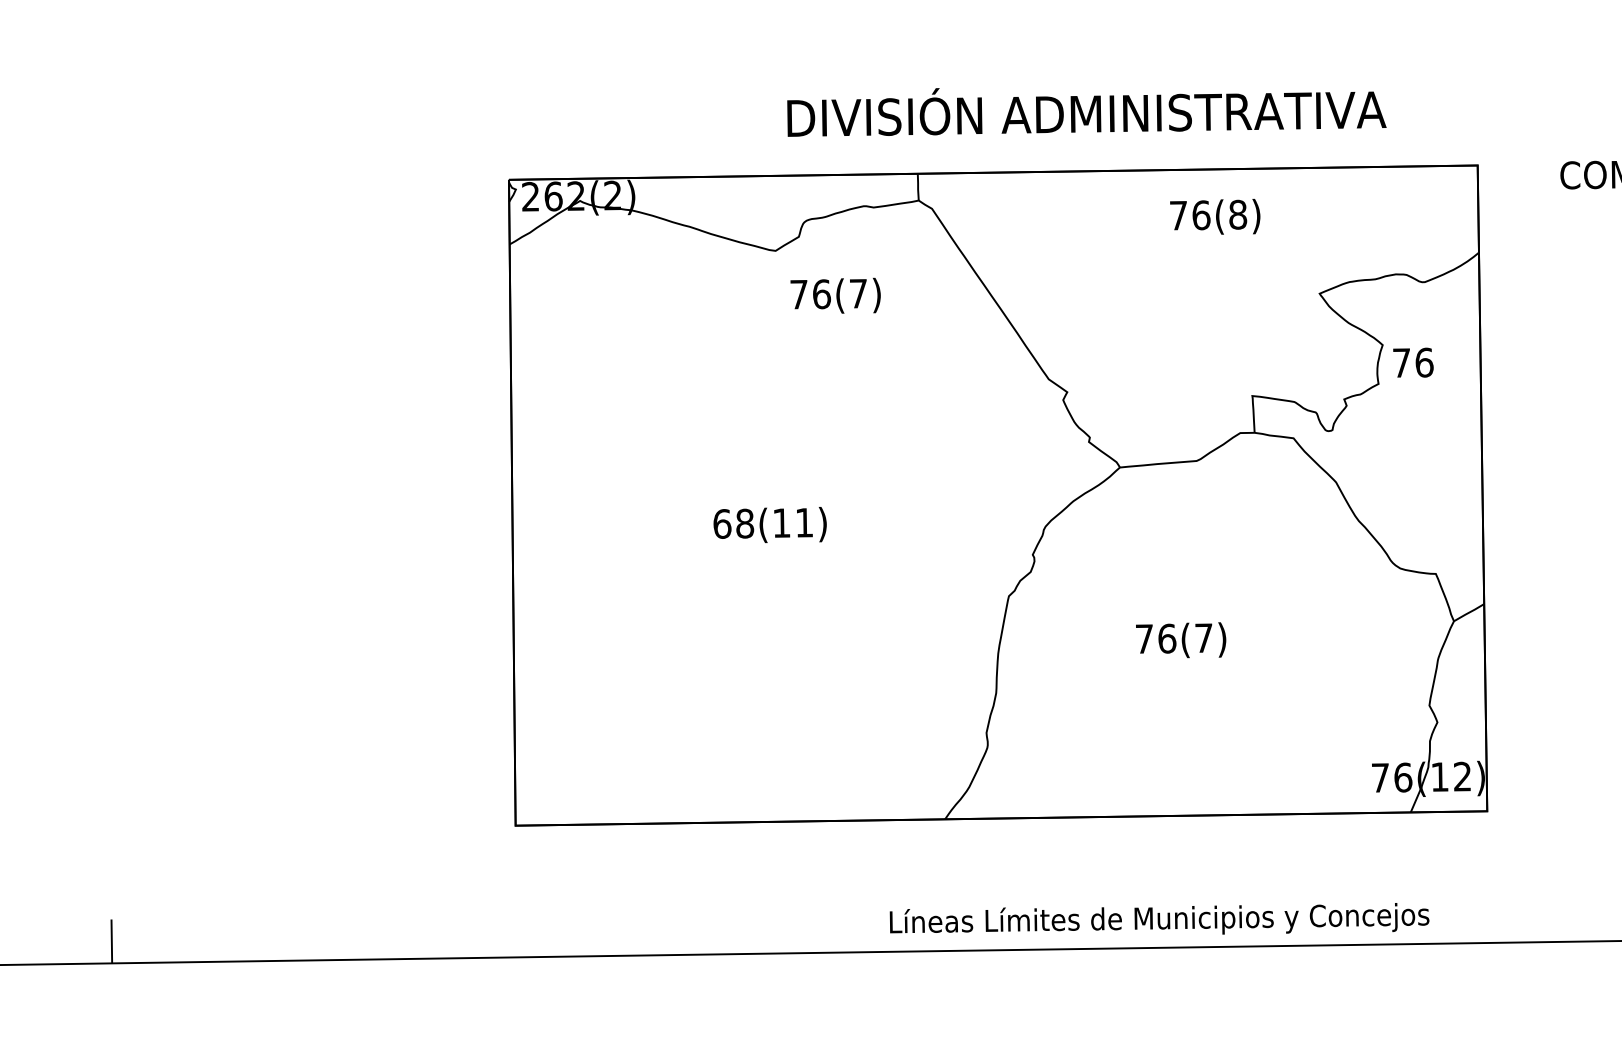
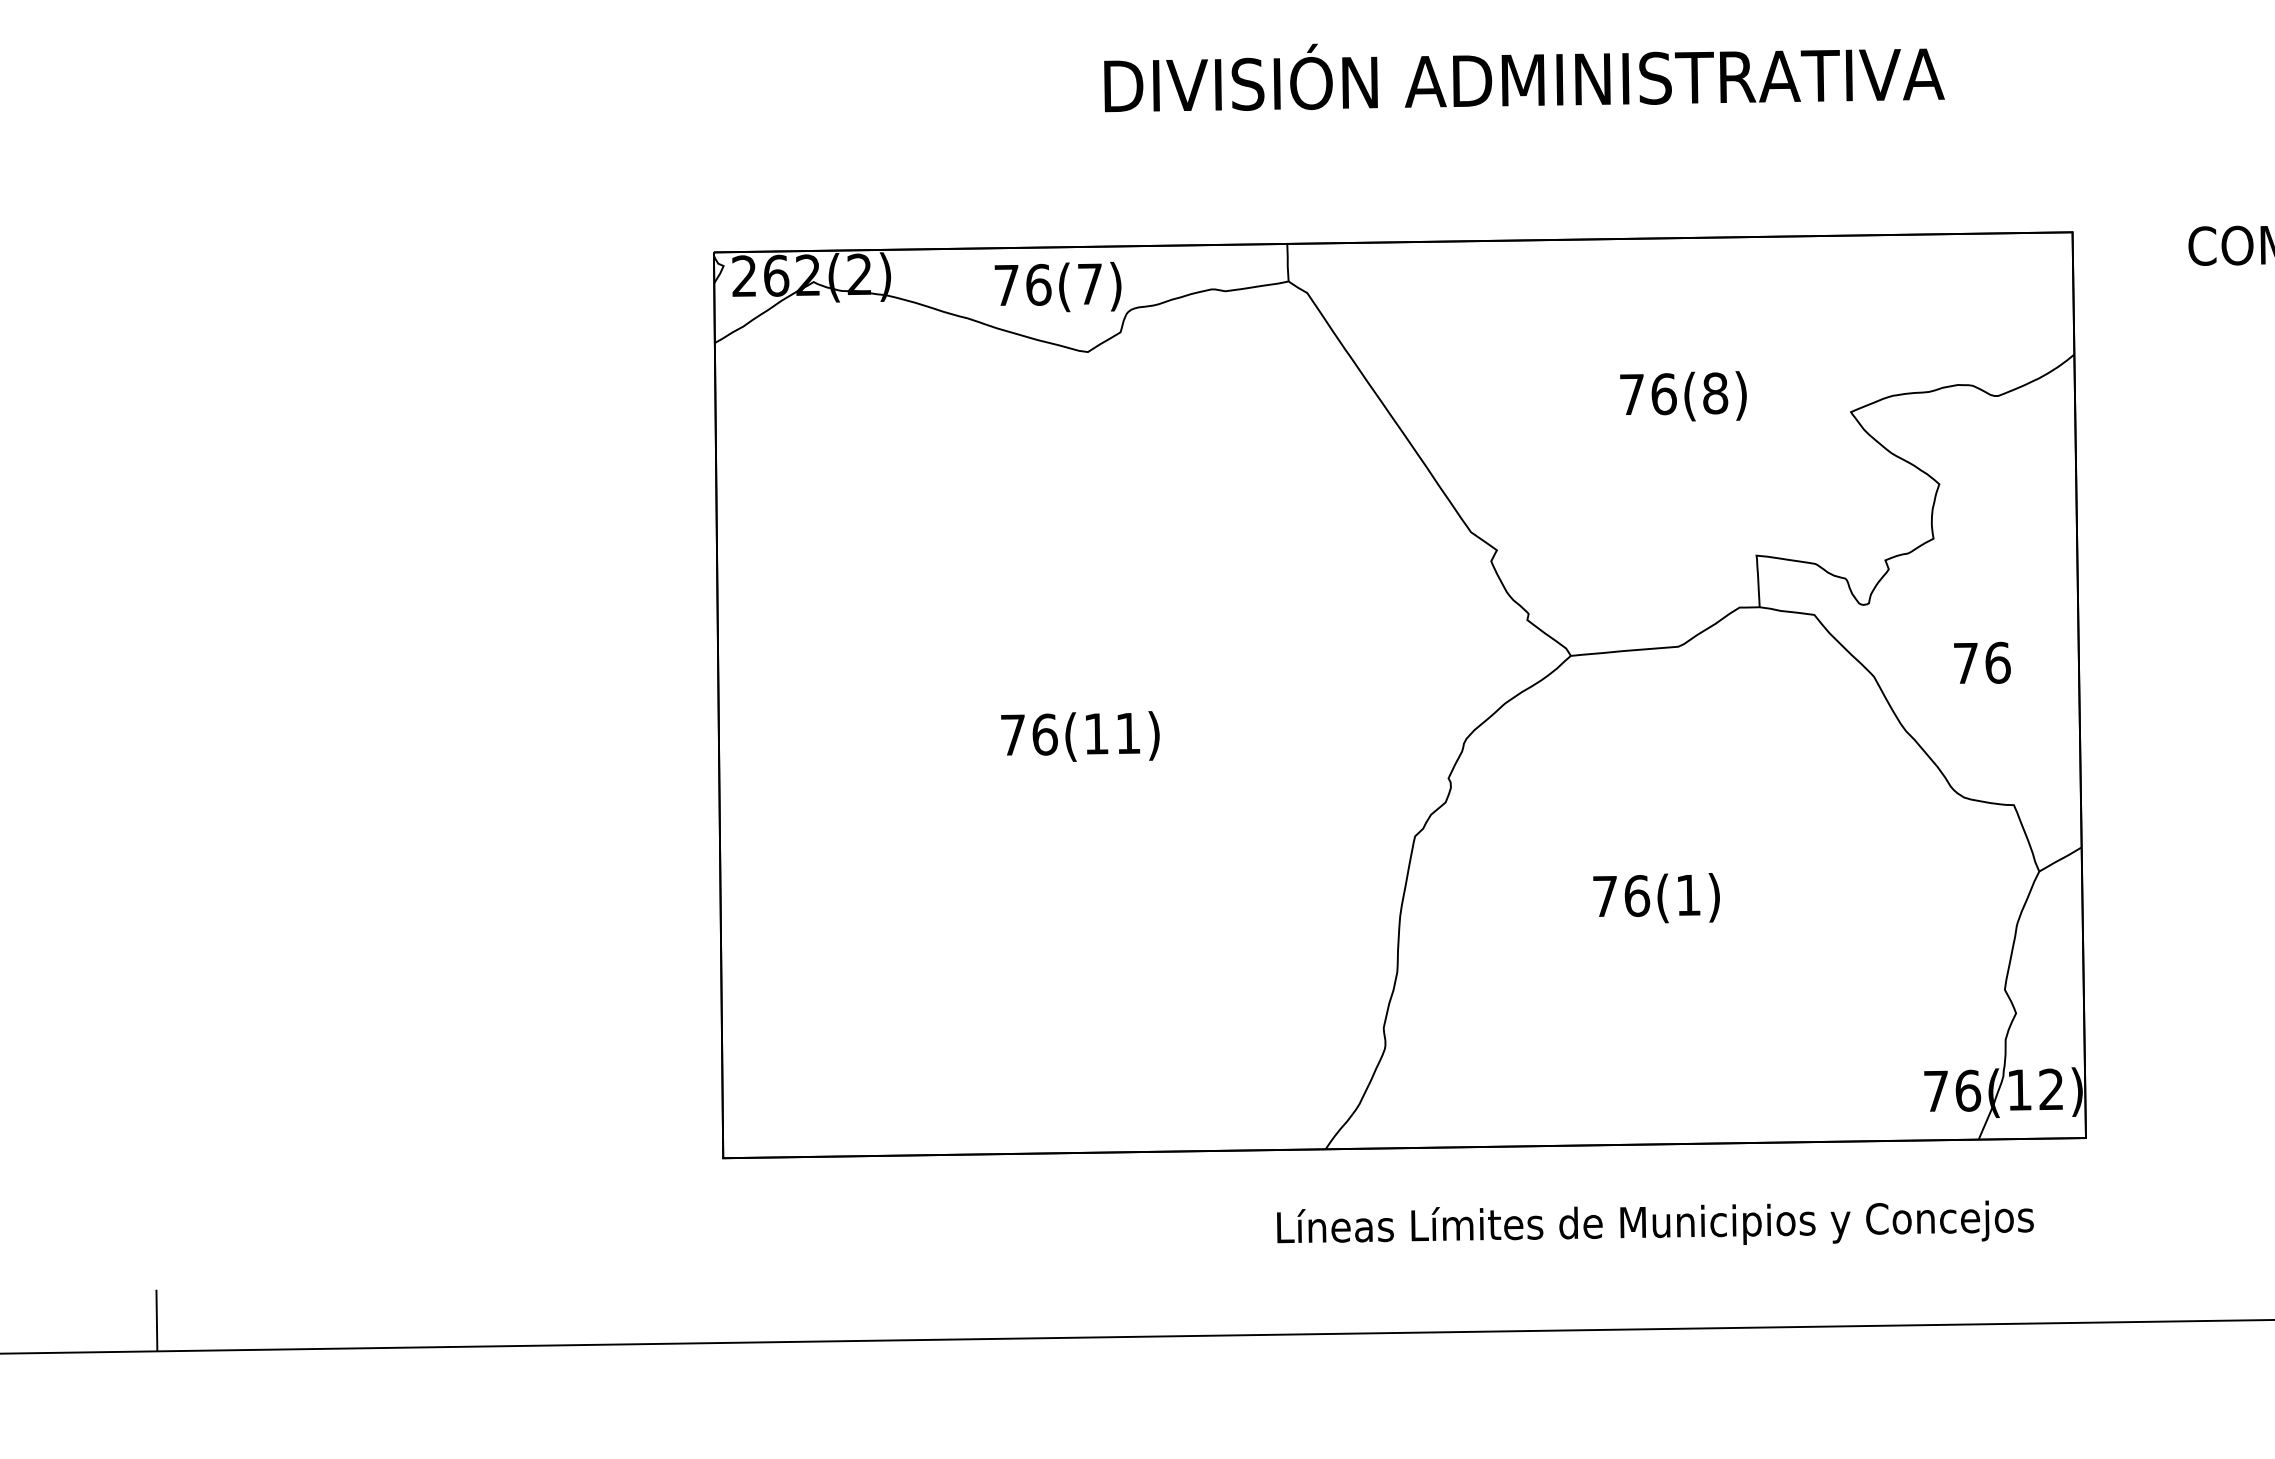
text: (1086, 112) -> (1524, 77), moved
text: (1215, 216) -> (1683, 396), moved
text: (835, 295) -> (1057, 286), moved
text: (1413, 362) -> (1982, 662), moved
text: (733, 523) -> (1028, 734), 68(11) -> 76(11)
text: (1203, 637) -> (1688, 894), 76(7) -> 76(1)
text: (1159, 918) -> (1655, 1222), moved

